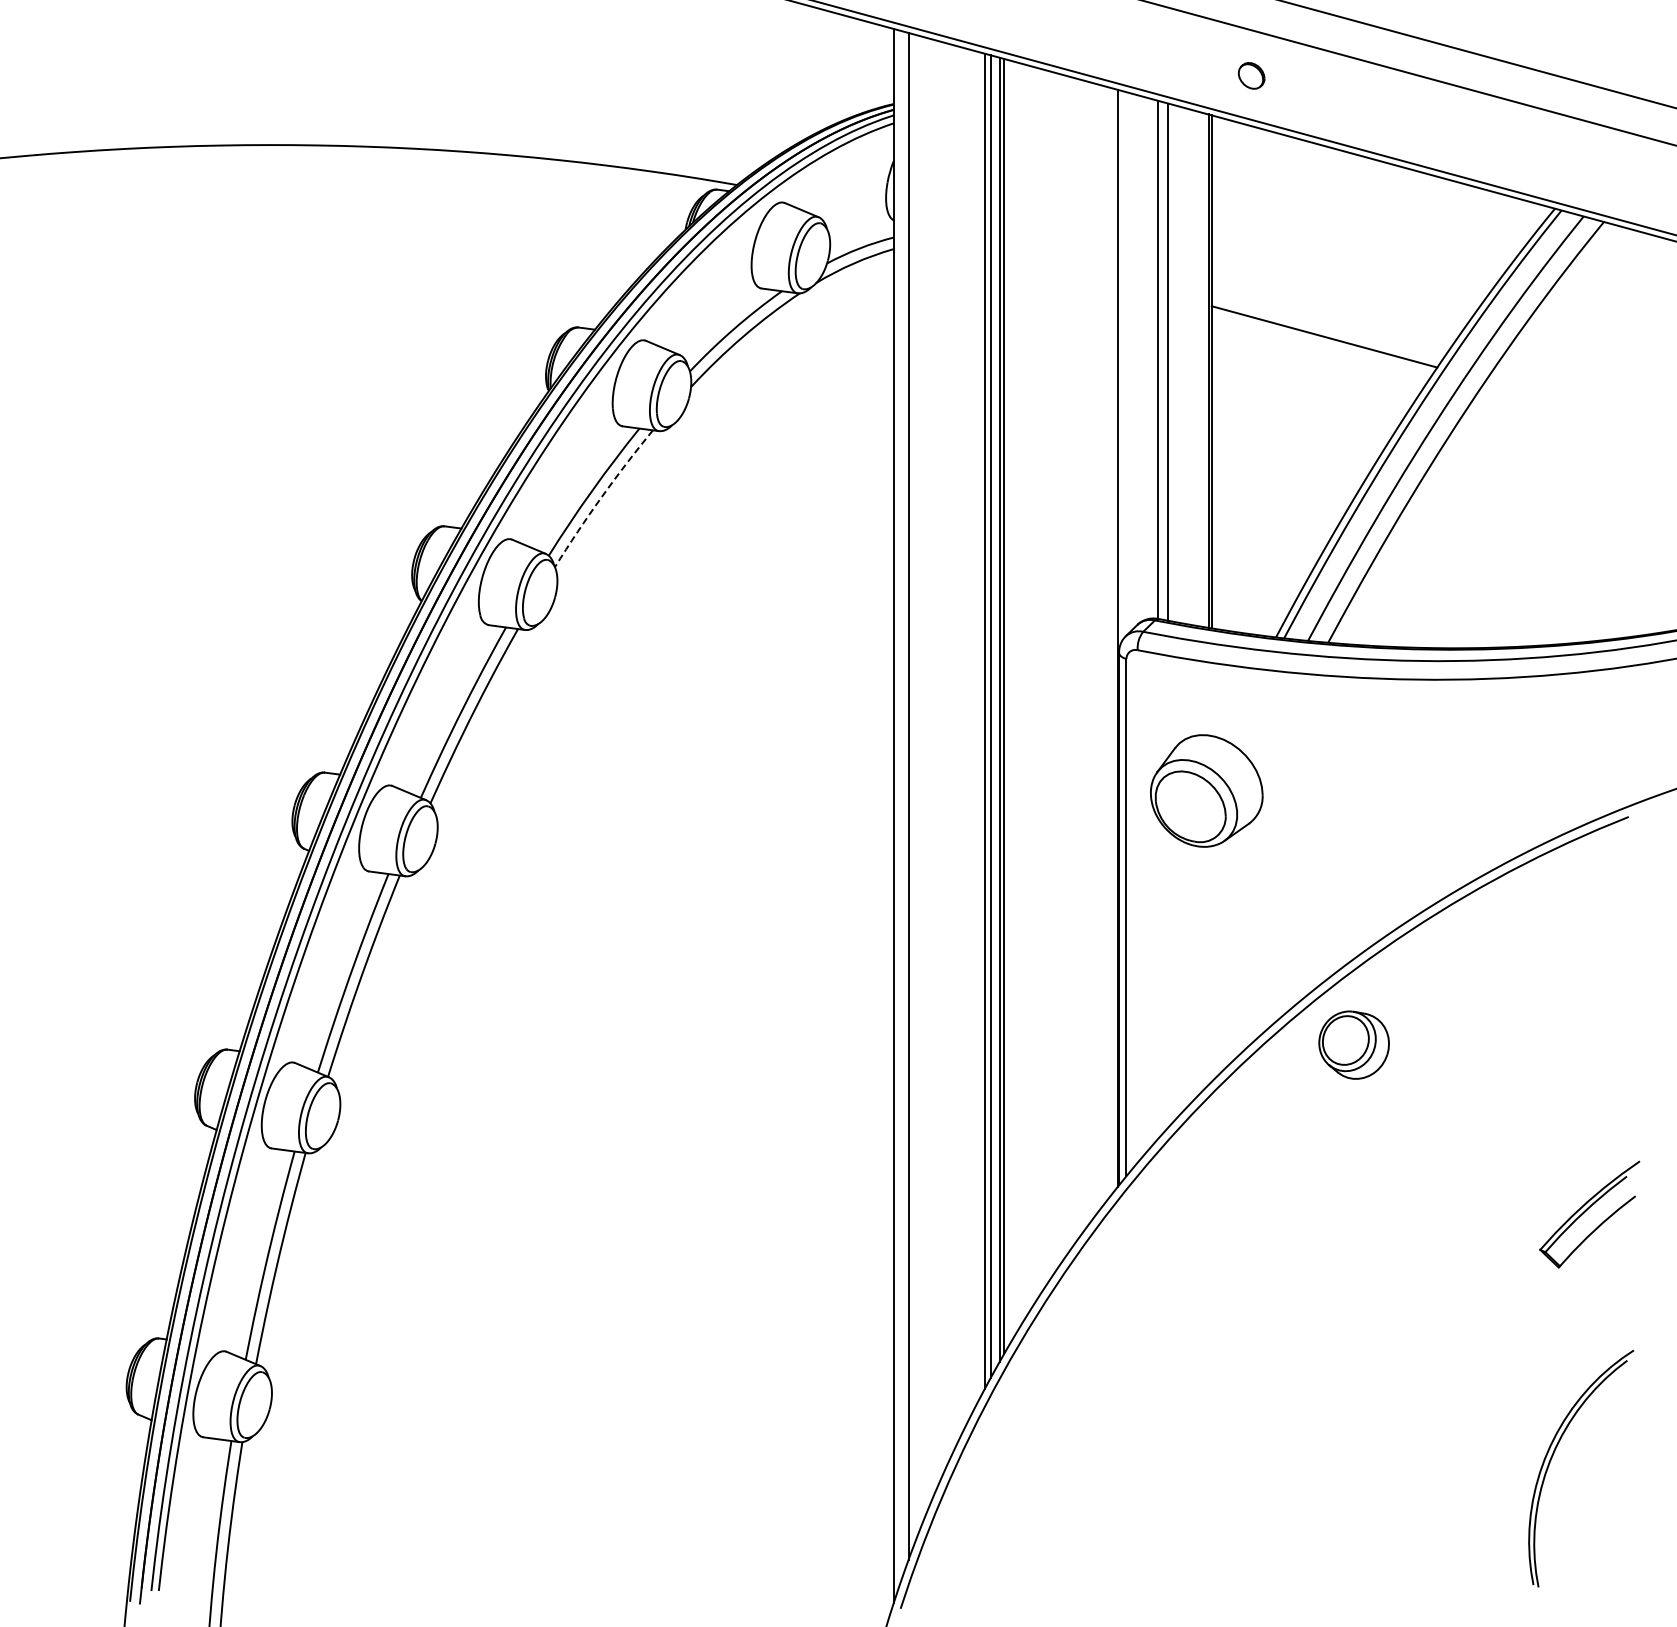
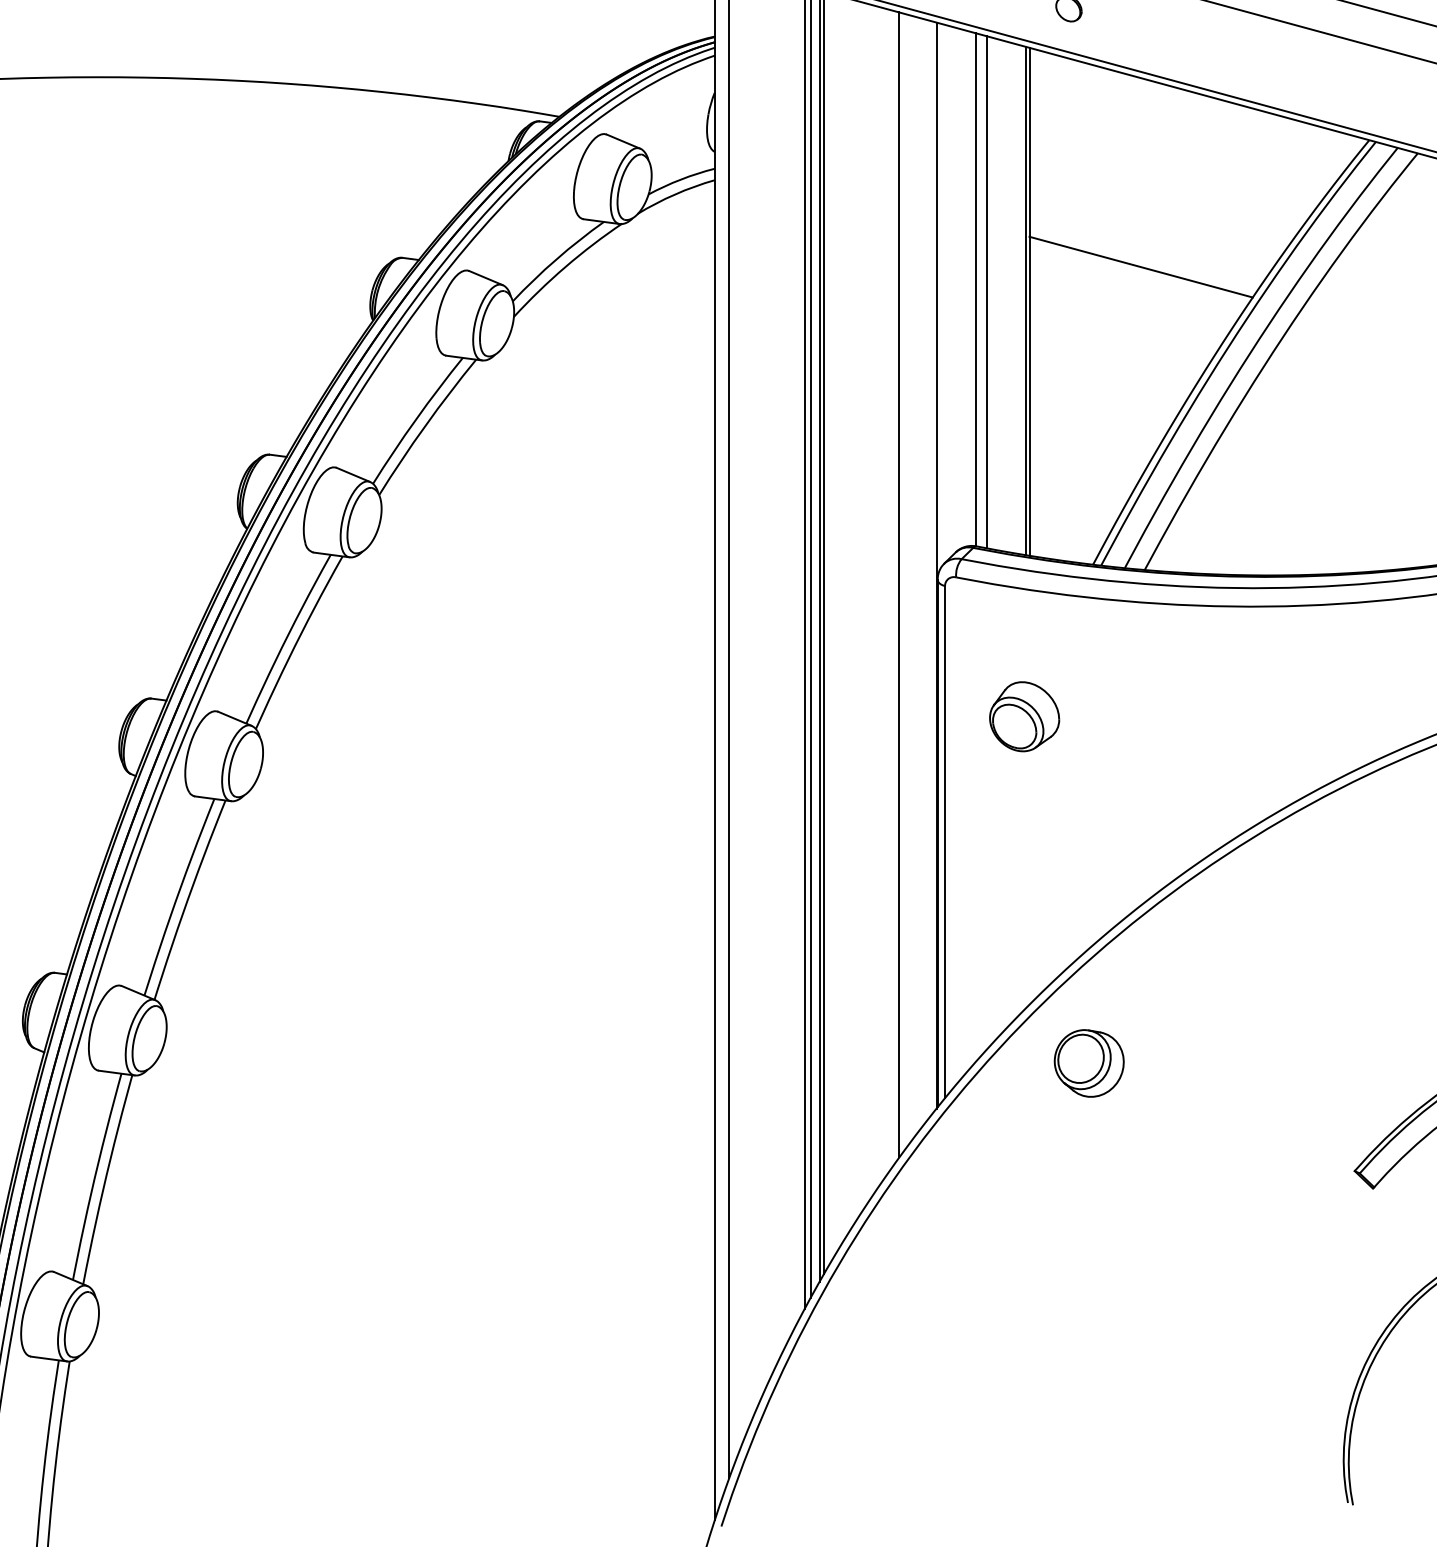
arc: (601, 497) -> (425, 426), dashed -> solid
line: (1080, 657) -> (899, 584), added
part: (1206, 790) -> (1024, 716), size x0.62
part: (1353, 1044) -> (1088, 1062), moved

